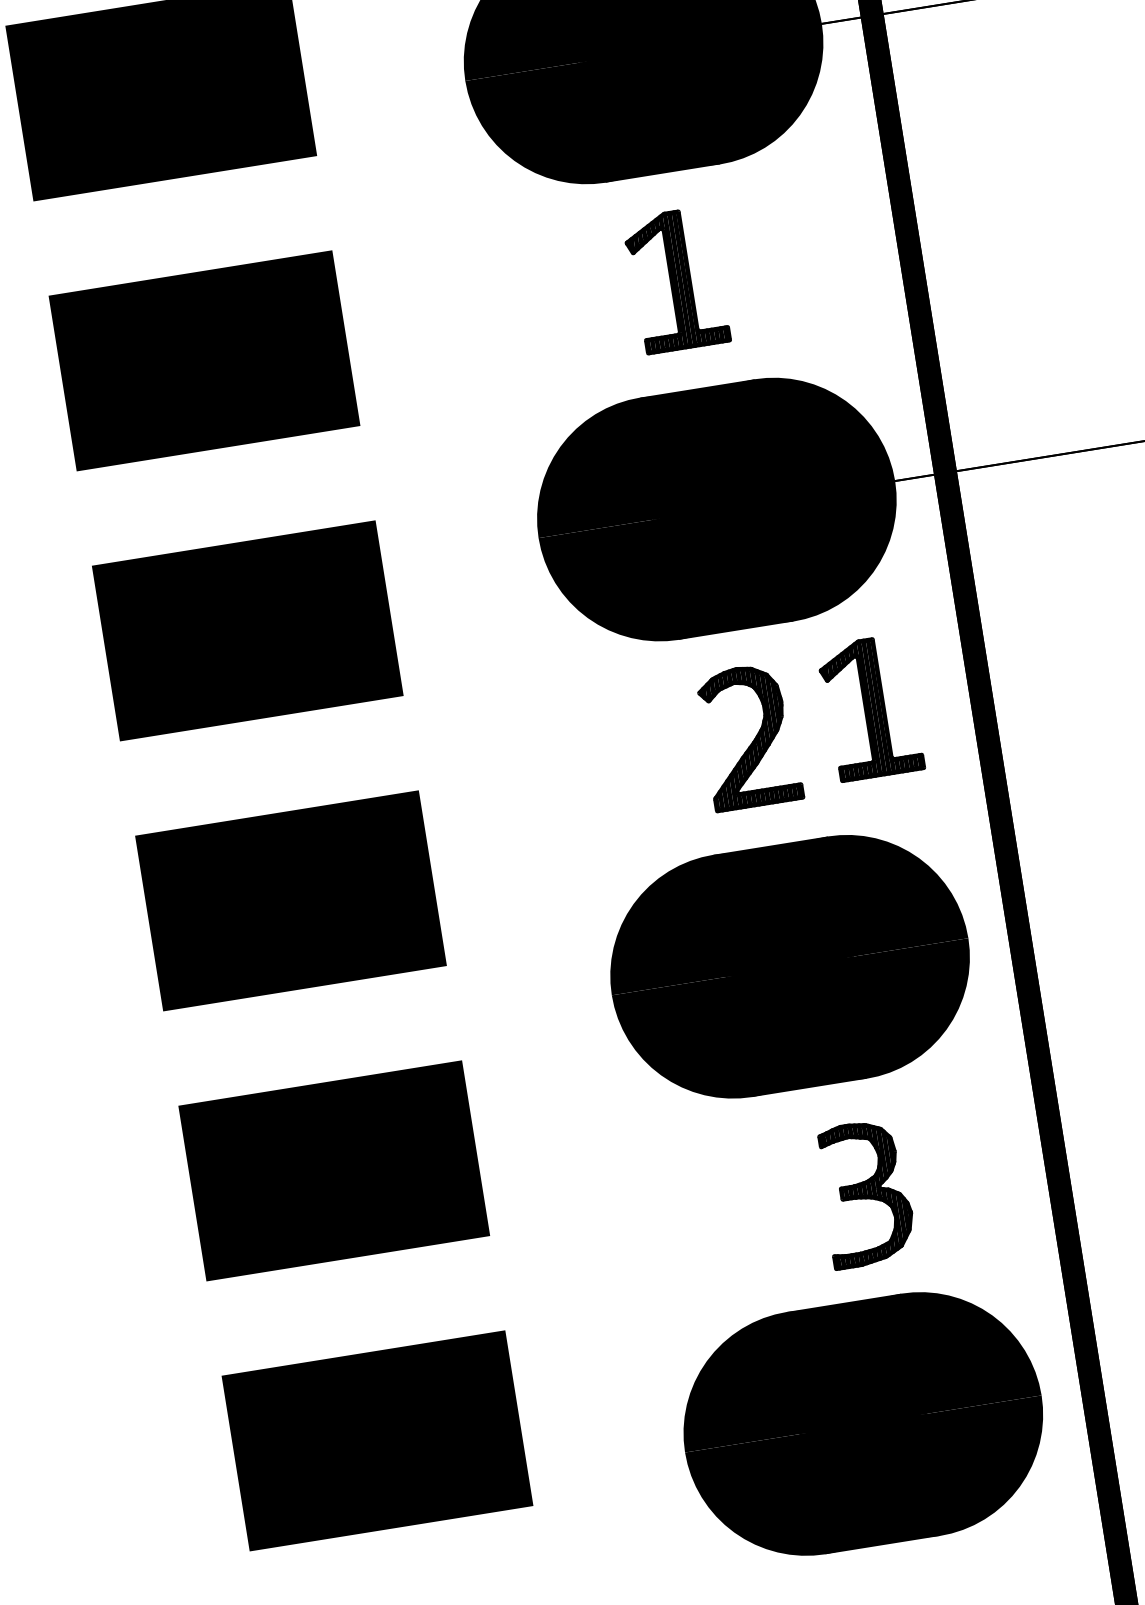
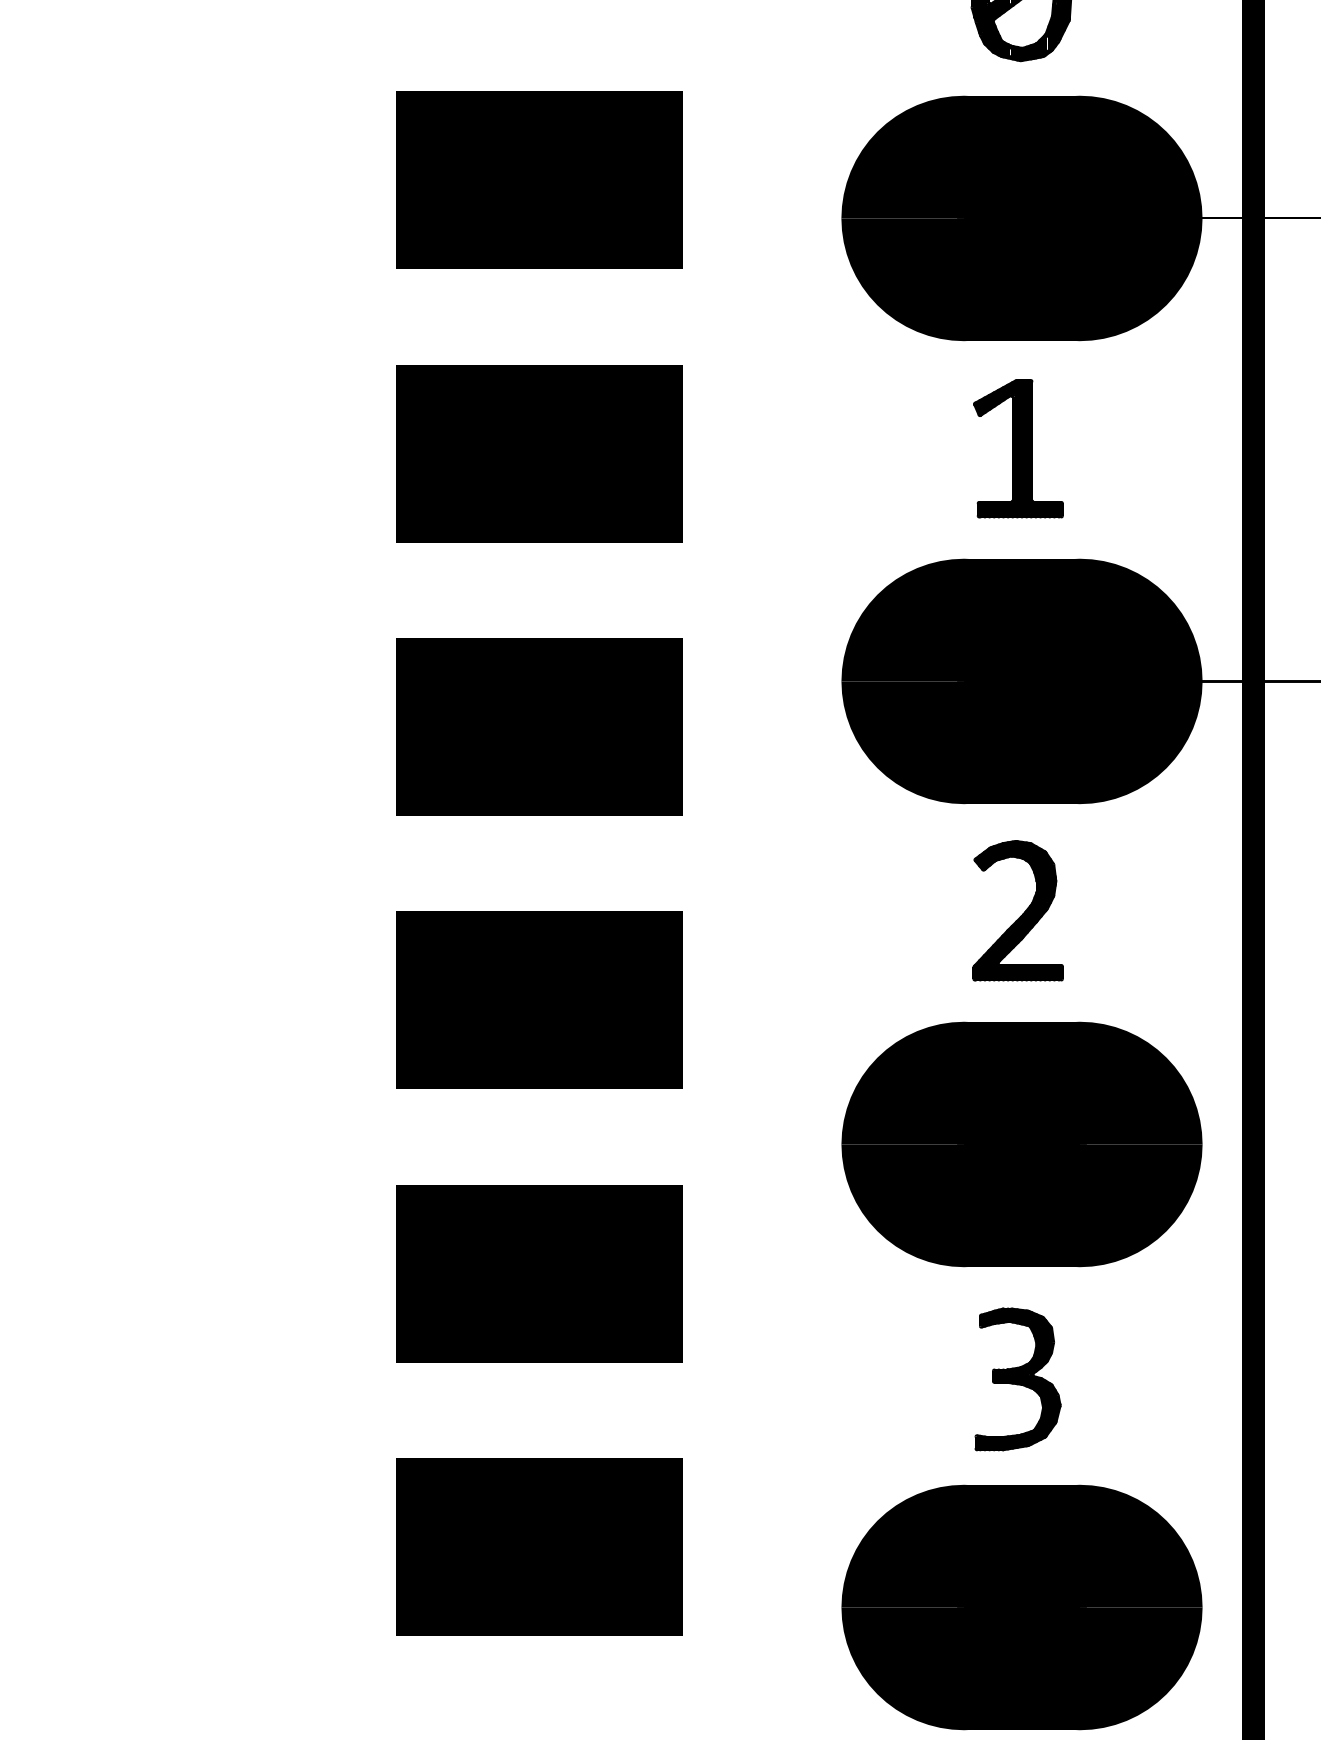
part: (870, 707) -> (1142, 901), removed
part: (865, 1193) -> (1017, 1379), moved

